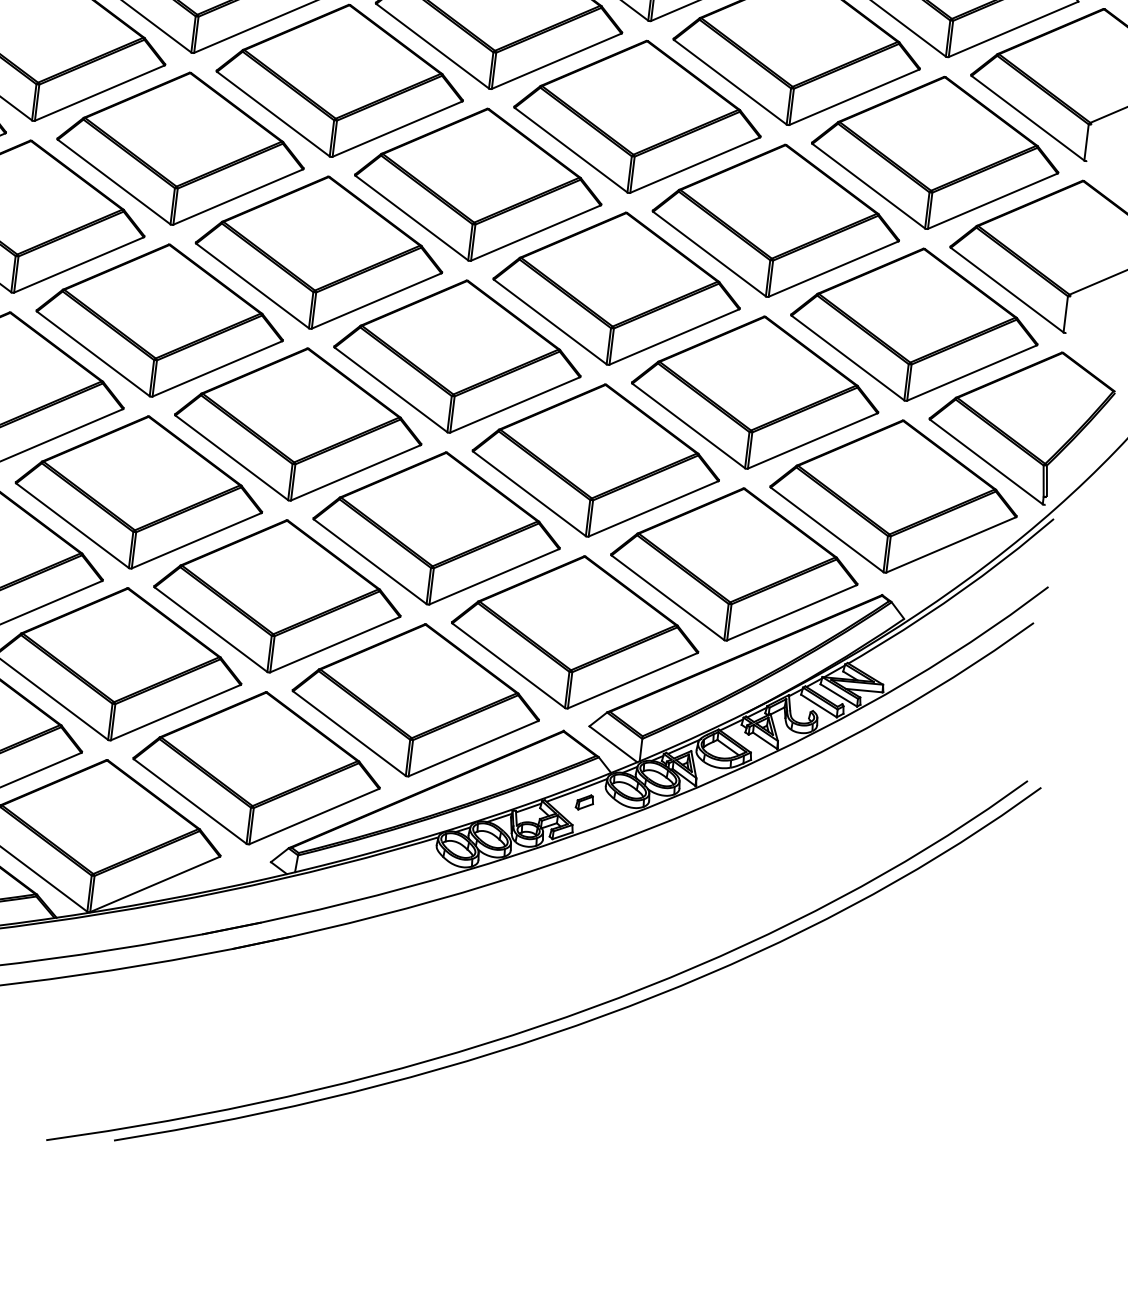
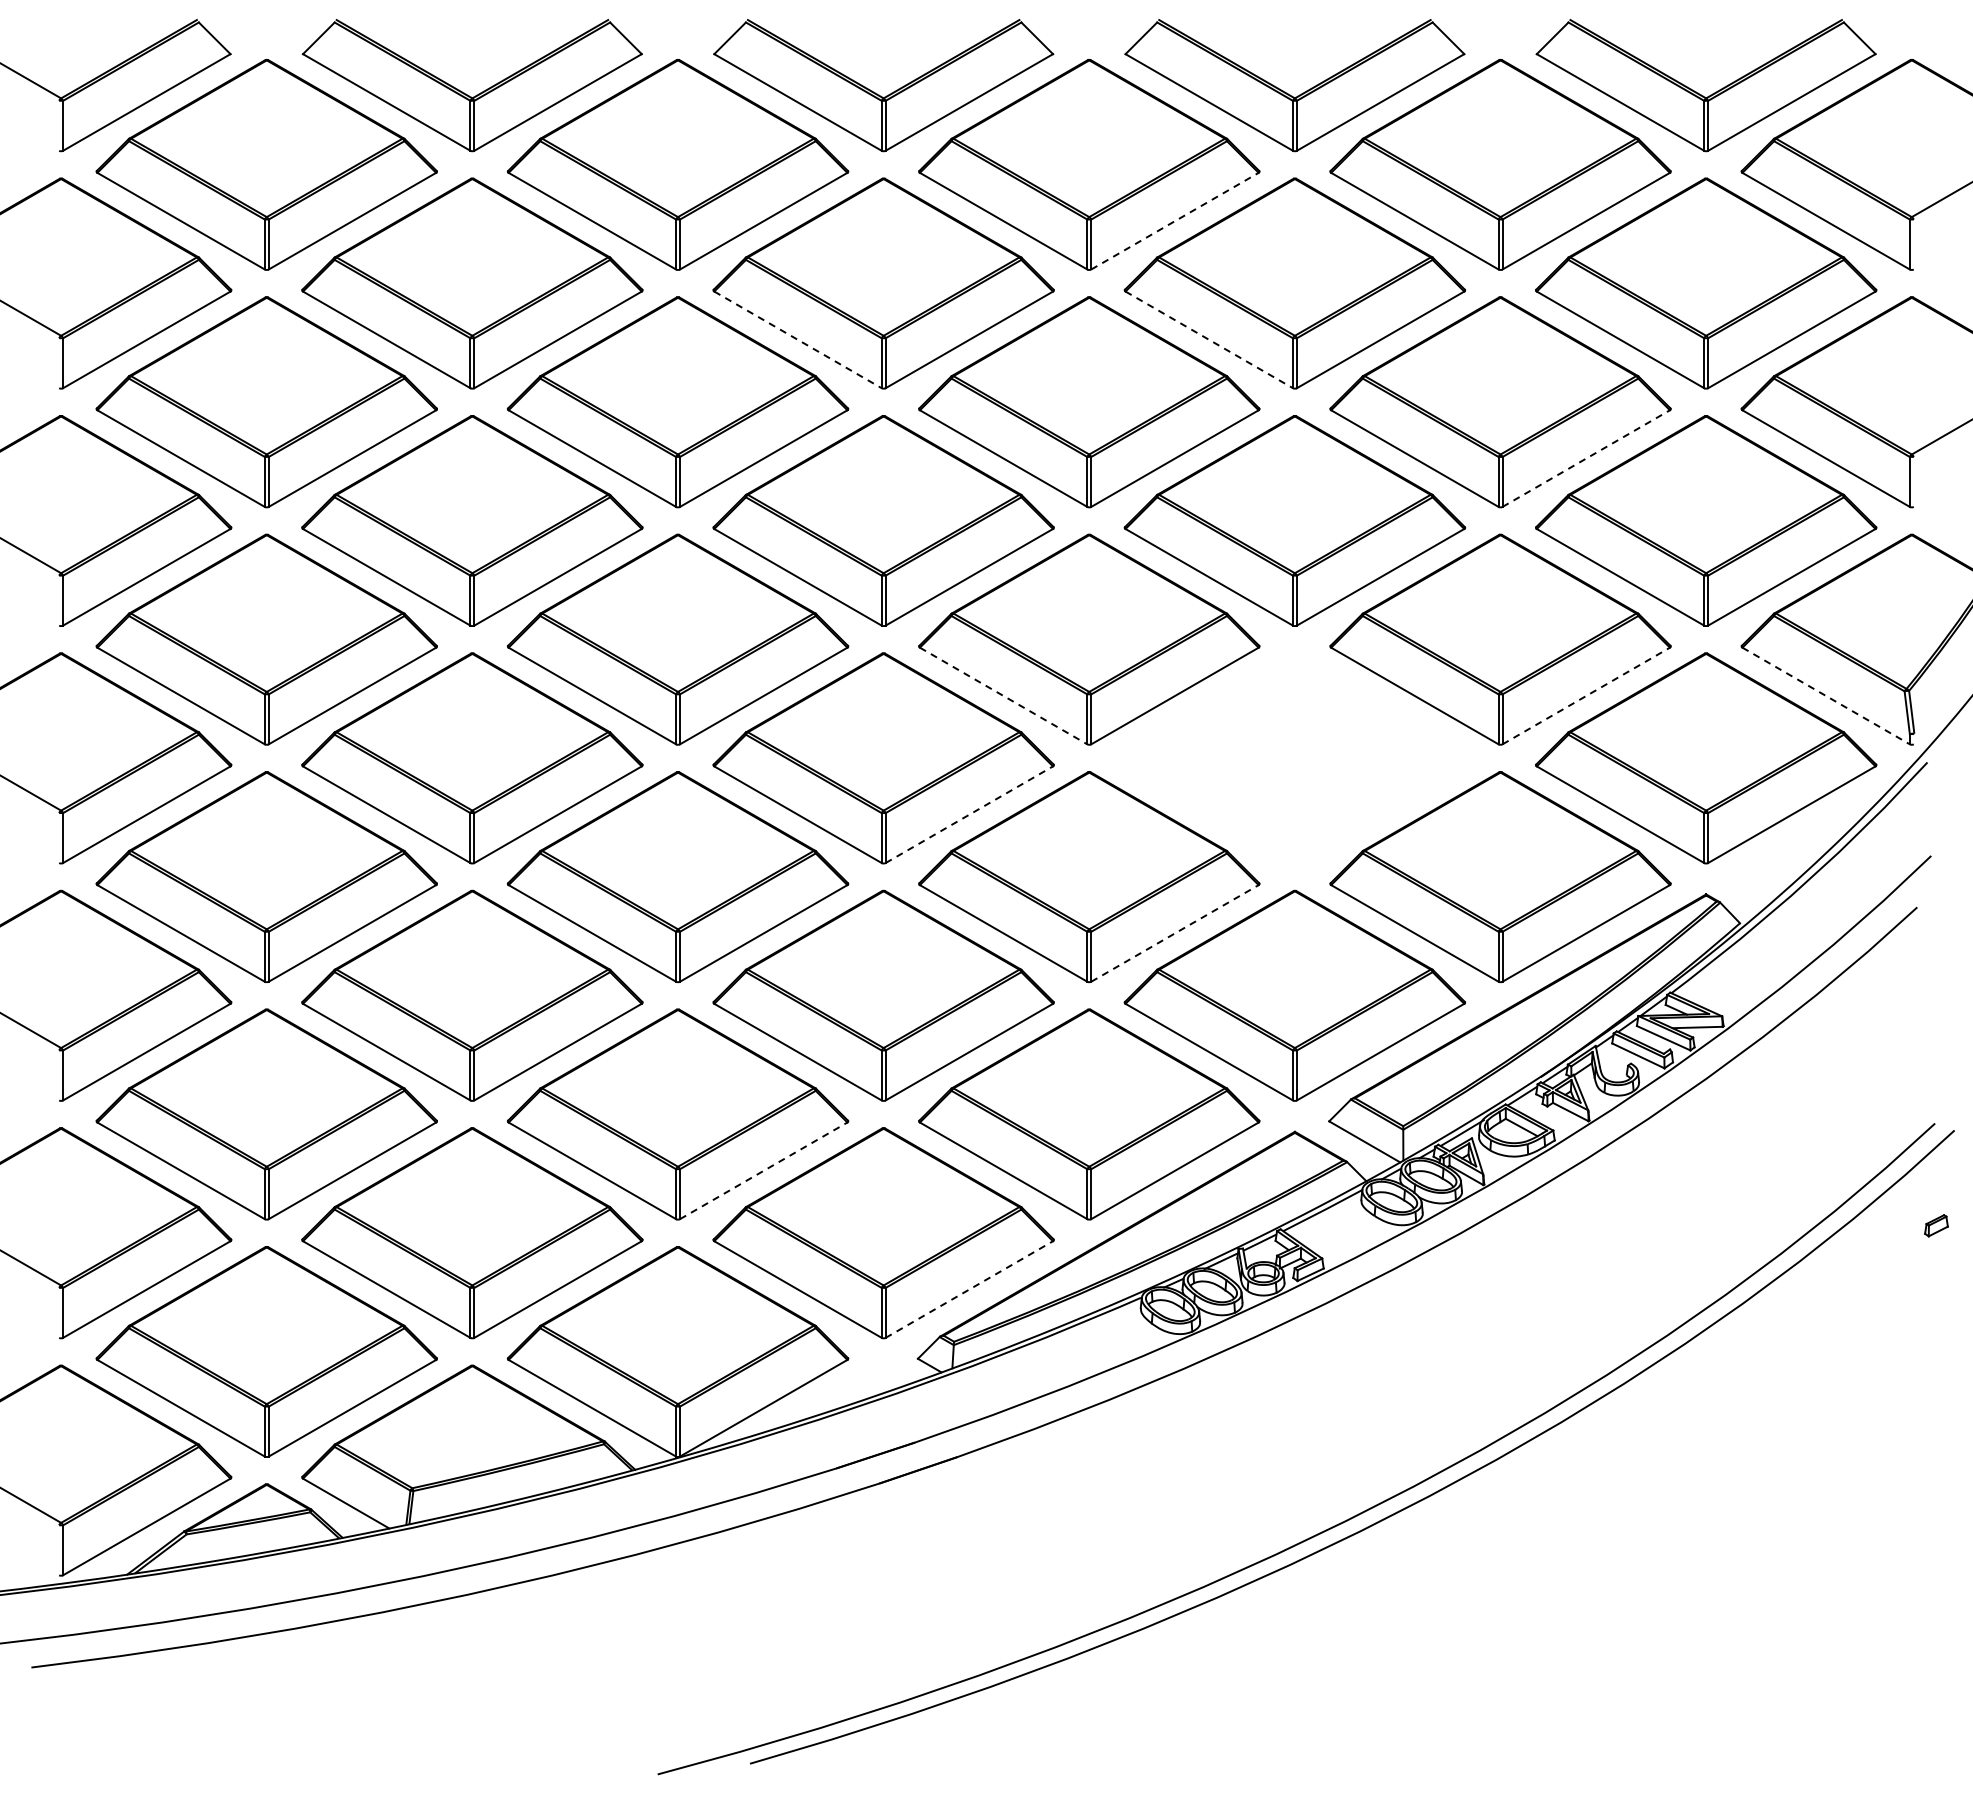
line: (556, 61) -> (1174, 221), solid -> dashed
line: (273, 113) -> (798, 339), solid -> dashed
line: (571, 149) -> (1209, 339), solid -> dashed
line: (833, 269) -> (1586, 458), solid -> dashed
line: (390, 390) -> (1003, 696), solid -> dashed
line: (812, 441) -> (1586, 696), solid -> dashed
part: (596, 460) -> (1294, 758), removed
line: (986, 462) -> (1826, 696), solid -> dashed
line: (355, 472) -> (969, 814), solid -> dashed
line: (493, 576) -> (1174, 933), solid -> dashed
line: (175, 712) -> (763, 1170), solid -> dashed
part: (584, 802) -> (1936, 1225), moved
line: (314, 816) -> (969, 1289), solid -> dashed

